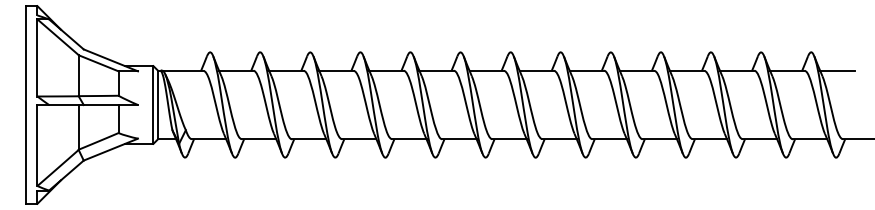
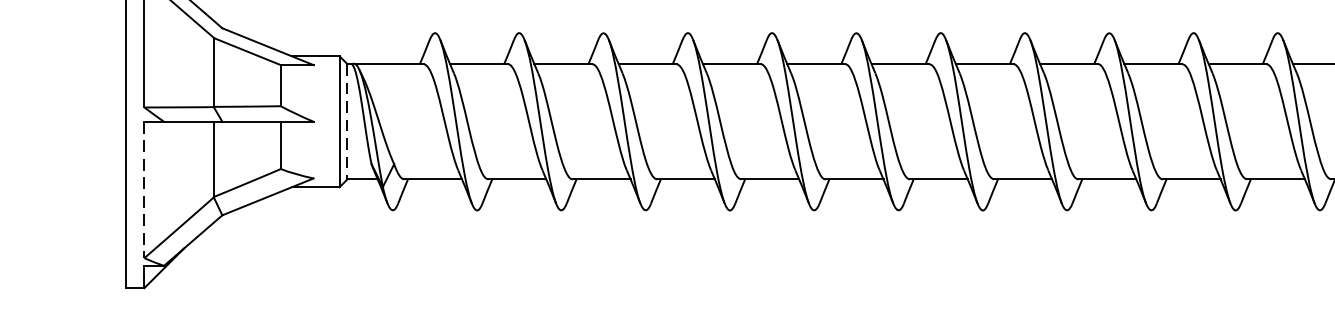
line: (158, 105) -> (348, 122), solid -> dashed
line: (37, 145) -> (144, 189), solid -> dashed

